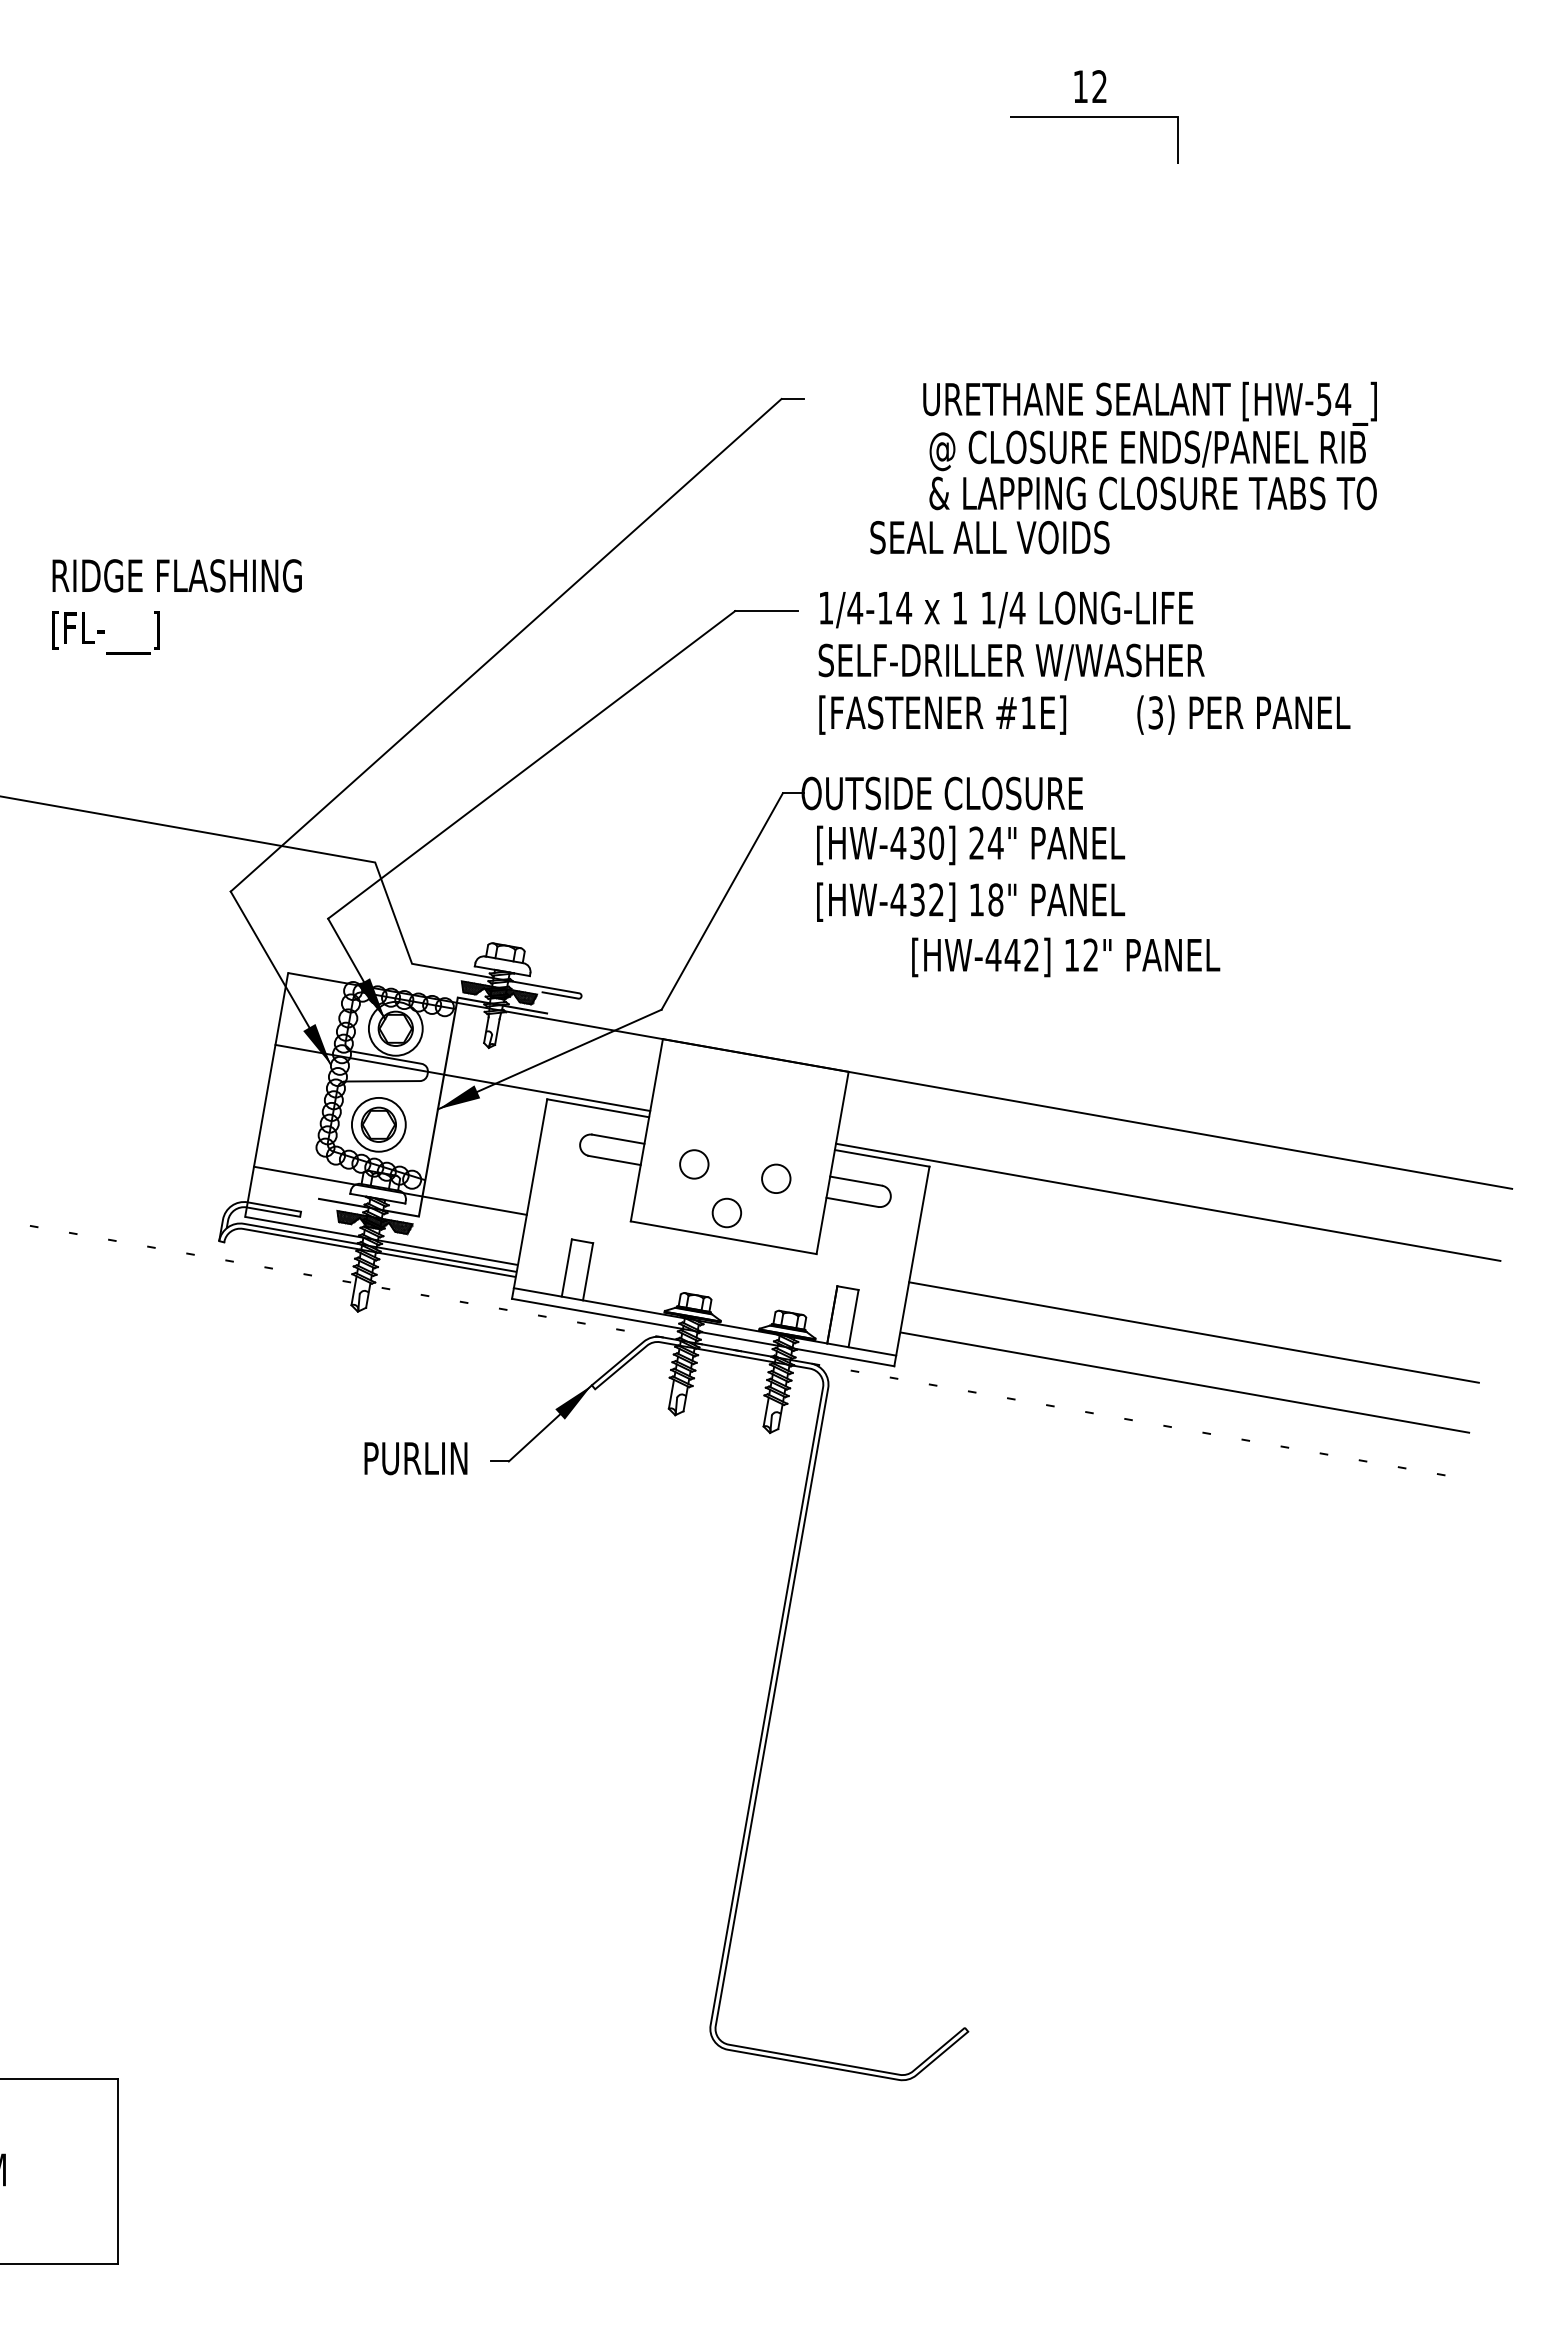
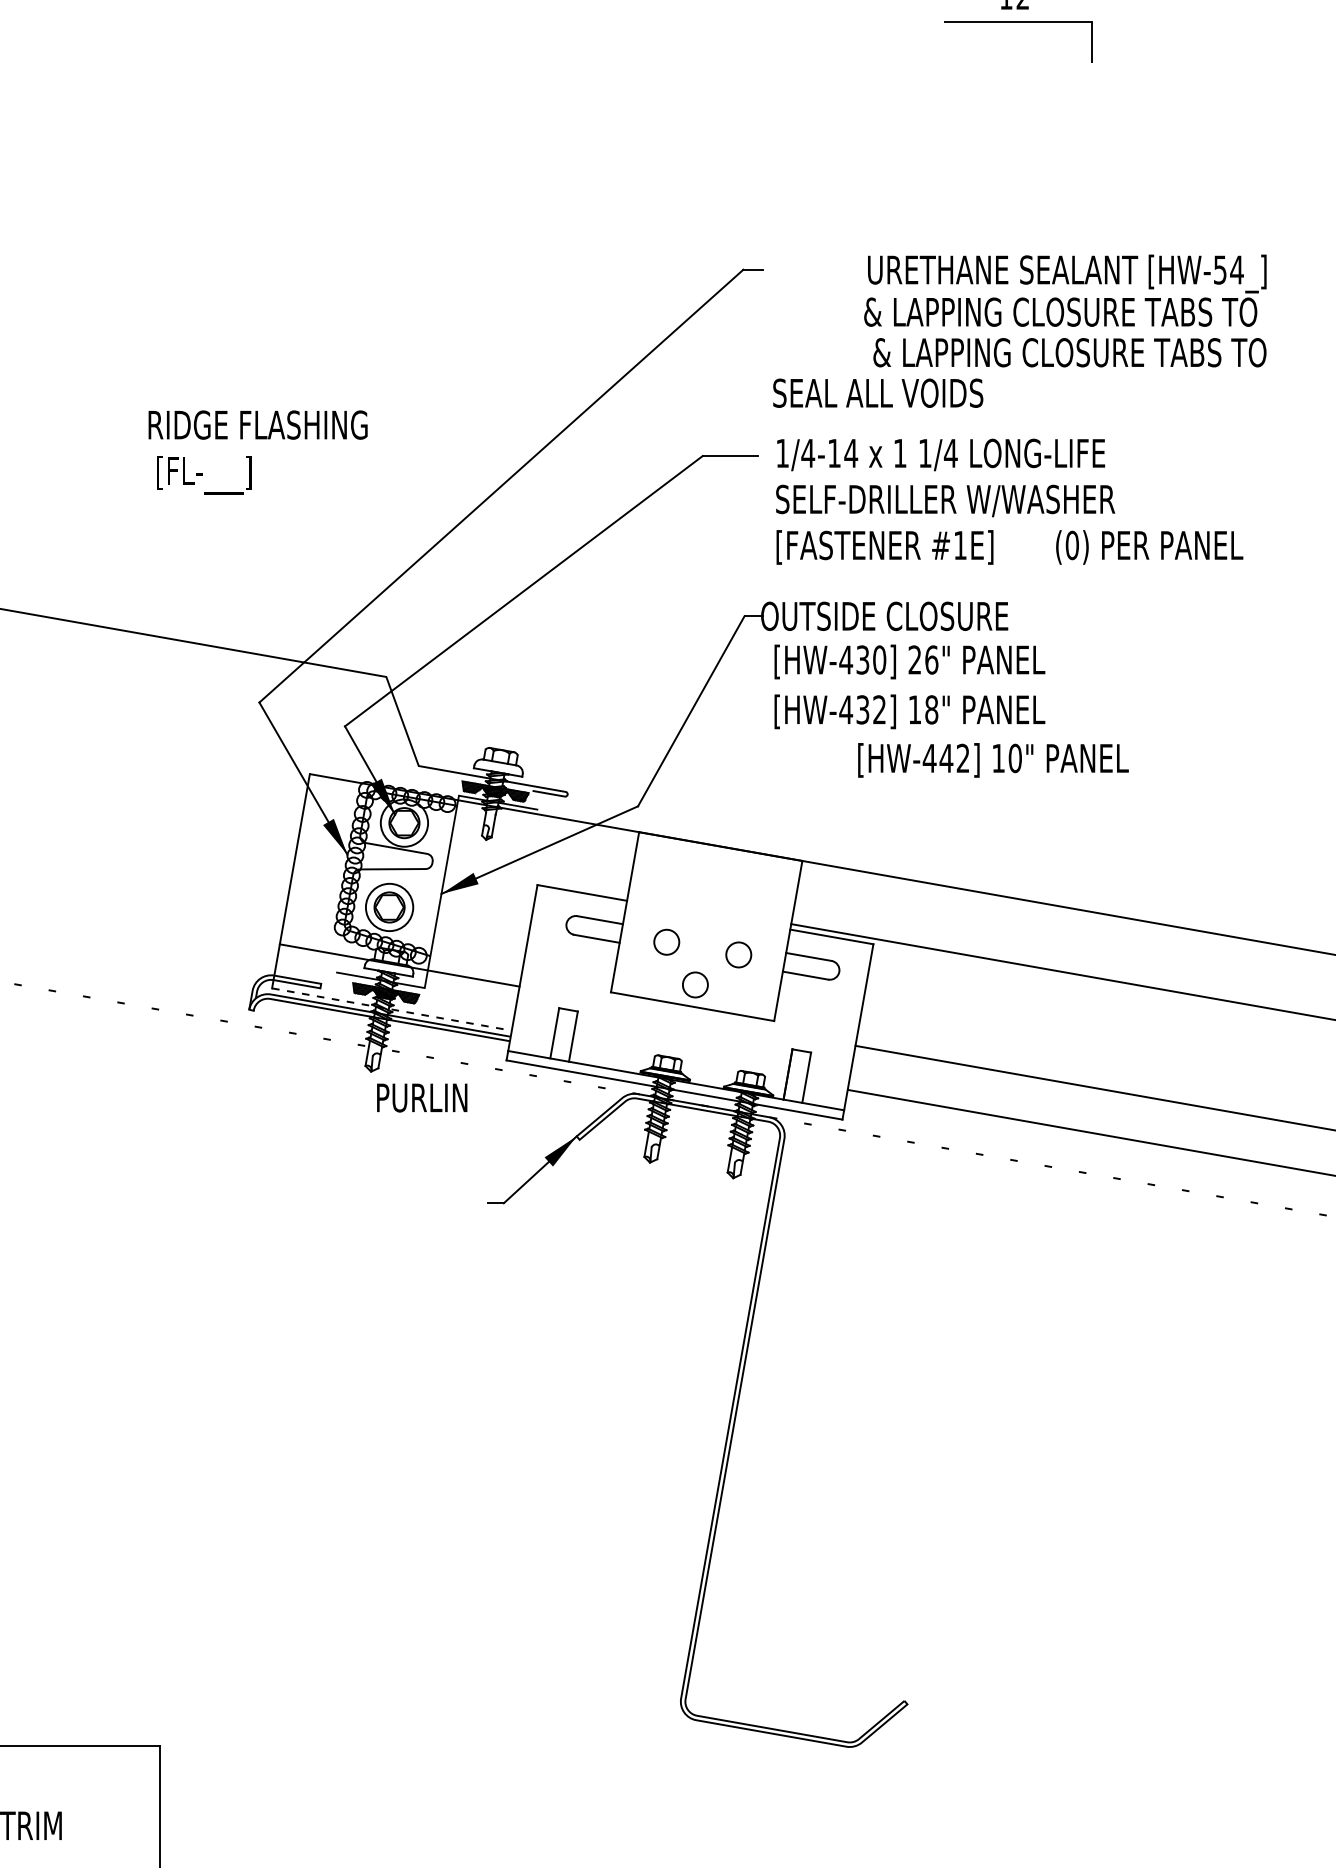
text: (1142, 450) -> (1060, 314), @ CLOSURE ENDS/PANEL RIB -> & LAPPING CLOSURE TABS TO
text: (989, 537) -> (877, 393), moved
text: (176, 575) -> (257, 424), moved
text: (105, 632) -> (203, 474), moved
text: (1155, 712) -> (1072, 545), (3) -> (0)
text: (995, 842) -> (931, 659), 24" -> 26"
text: (1090, 954) -> (1014, 757), 12" -> 10"
line: (462, 1077) -> (463, 865), removed
line: (381, 1240) -> (391, 1009), solid -> dashed
text: (415, 1458) -> (421, 1097), moved

